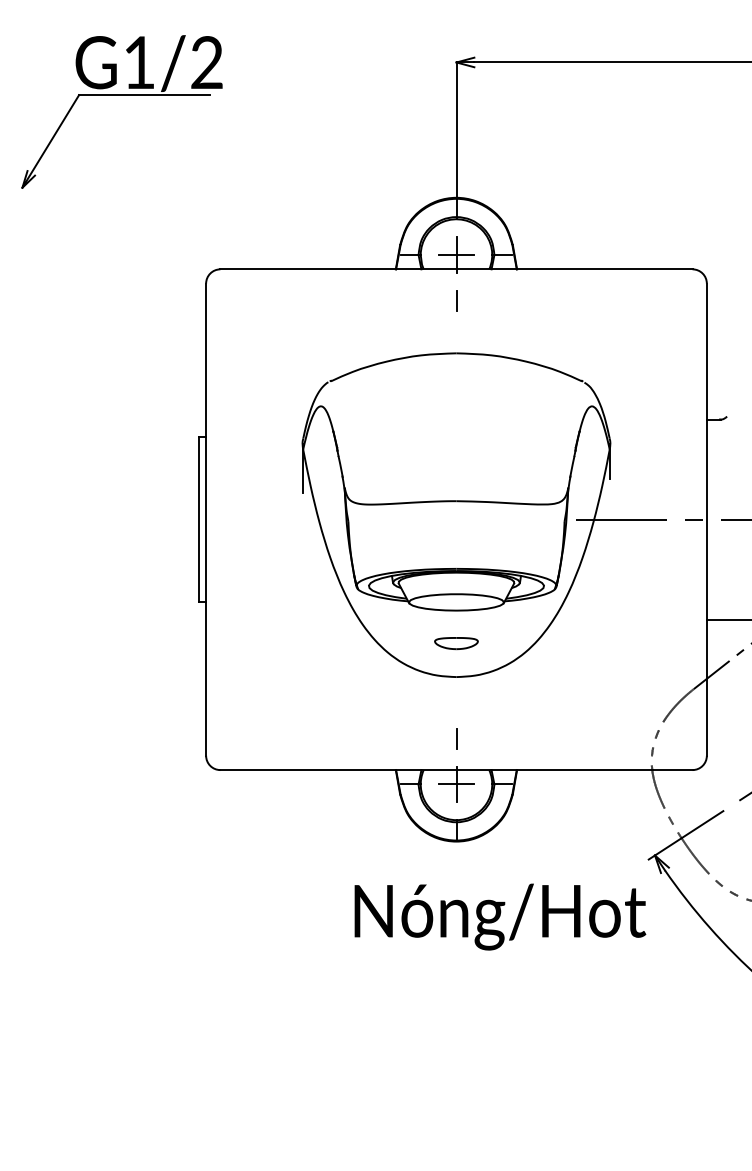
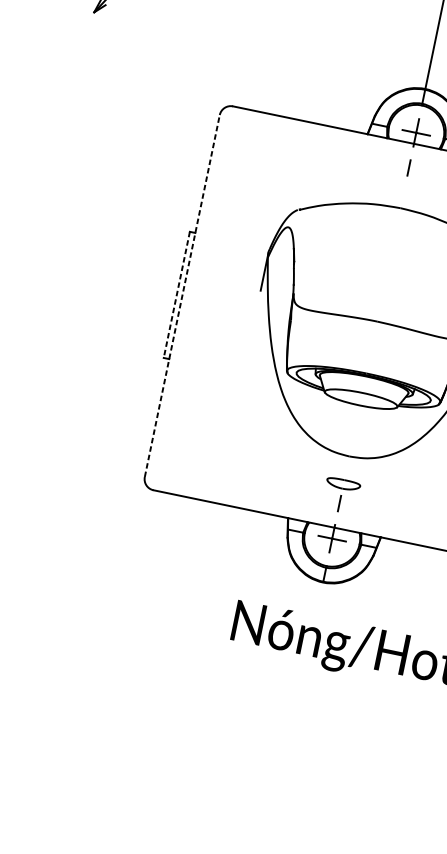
line: (206, 519) -> (182, 295), solid -> dashed
line: (198, 520) -> (176, 295), solid -> dashed
part: (456, 643) -> (343, 484), moved

